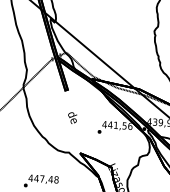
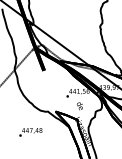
text: (71, 118) -> (79, 106), moved

